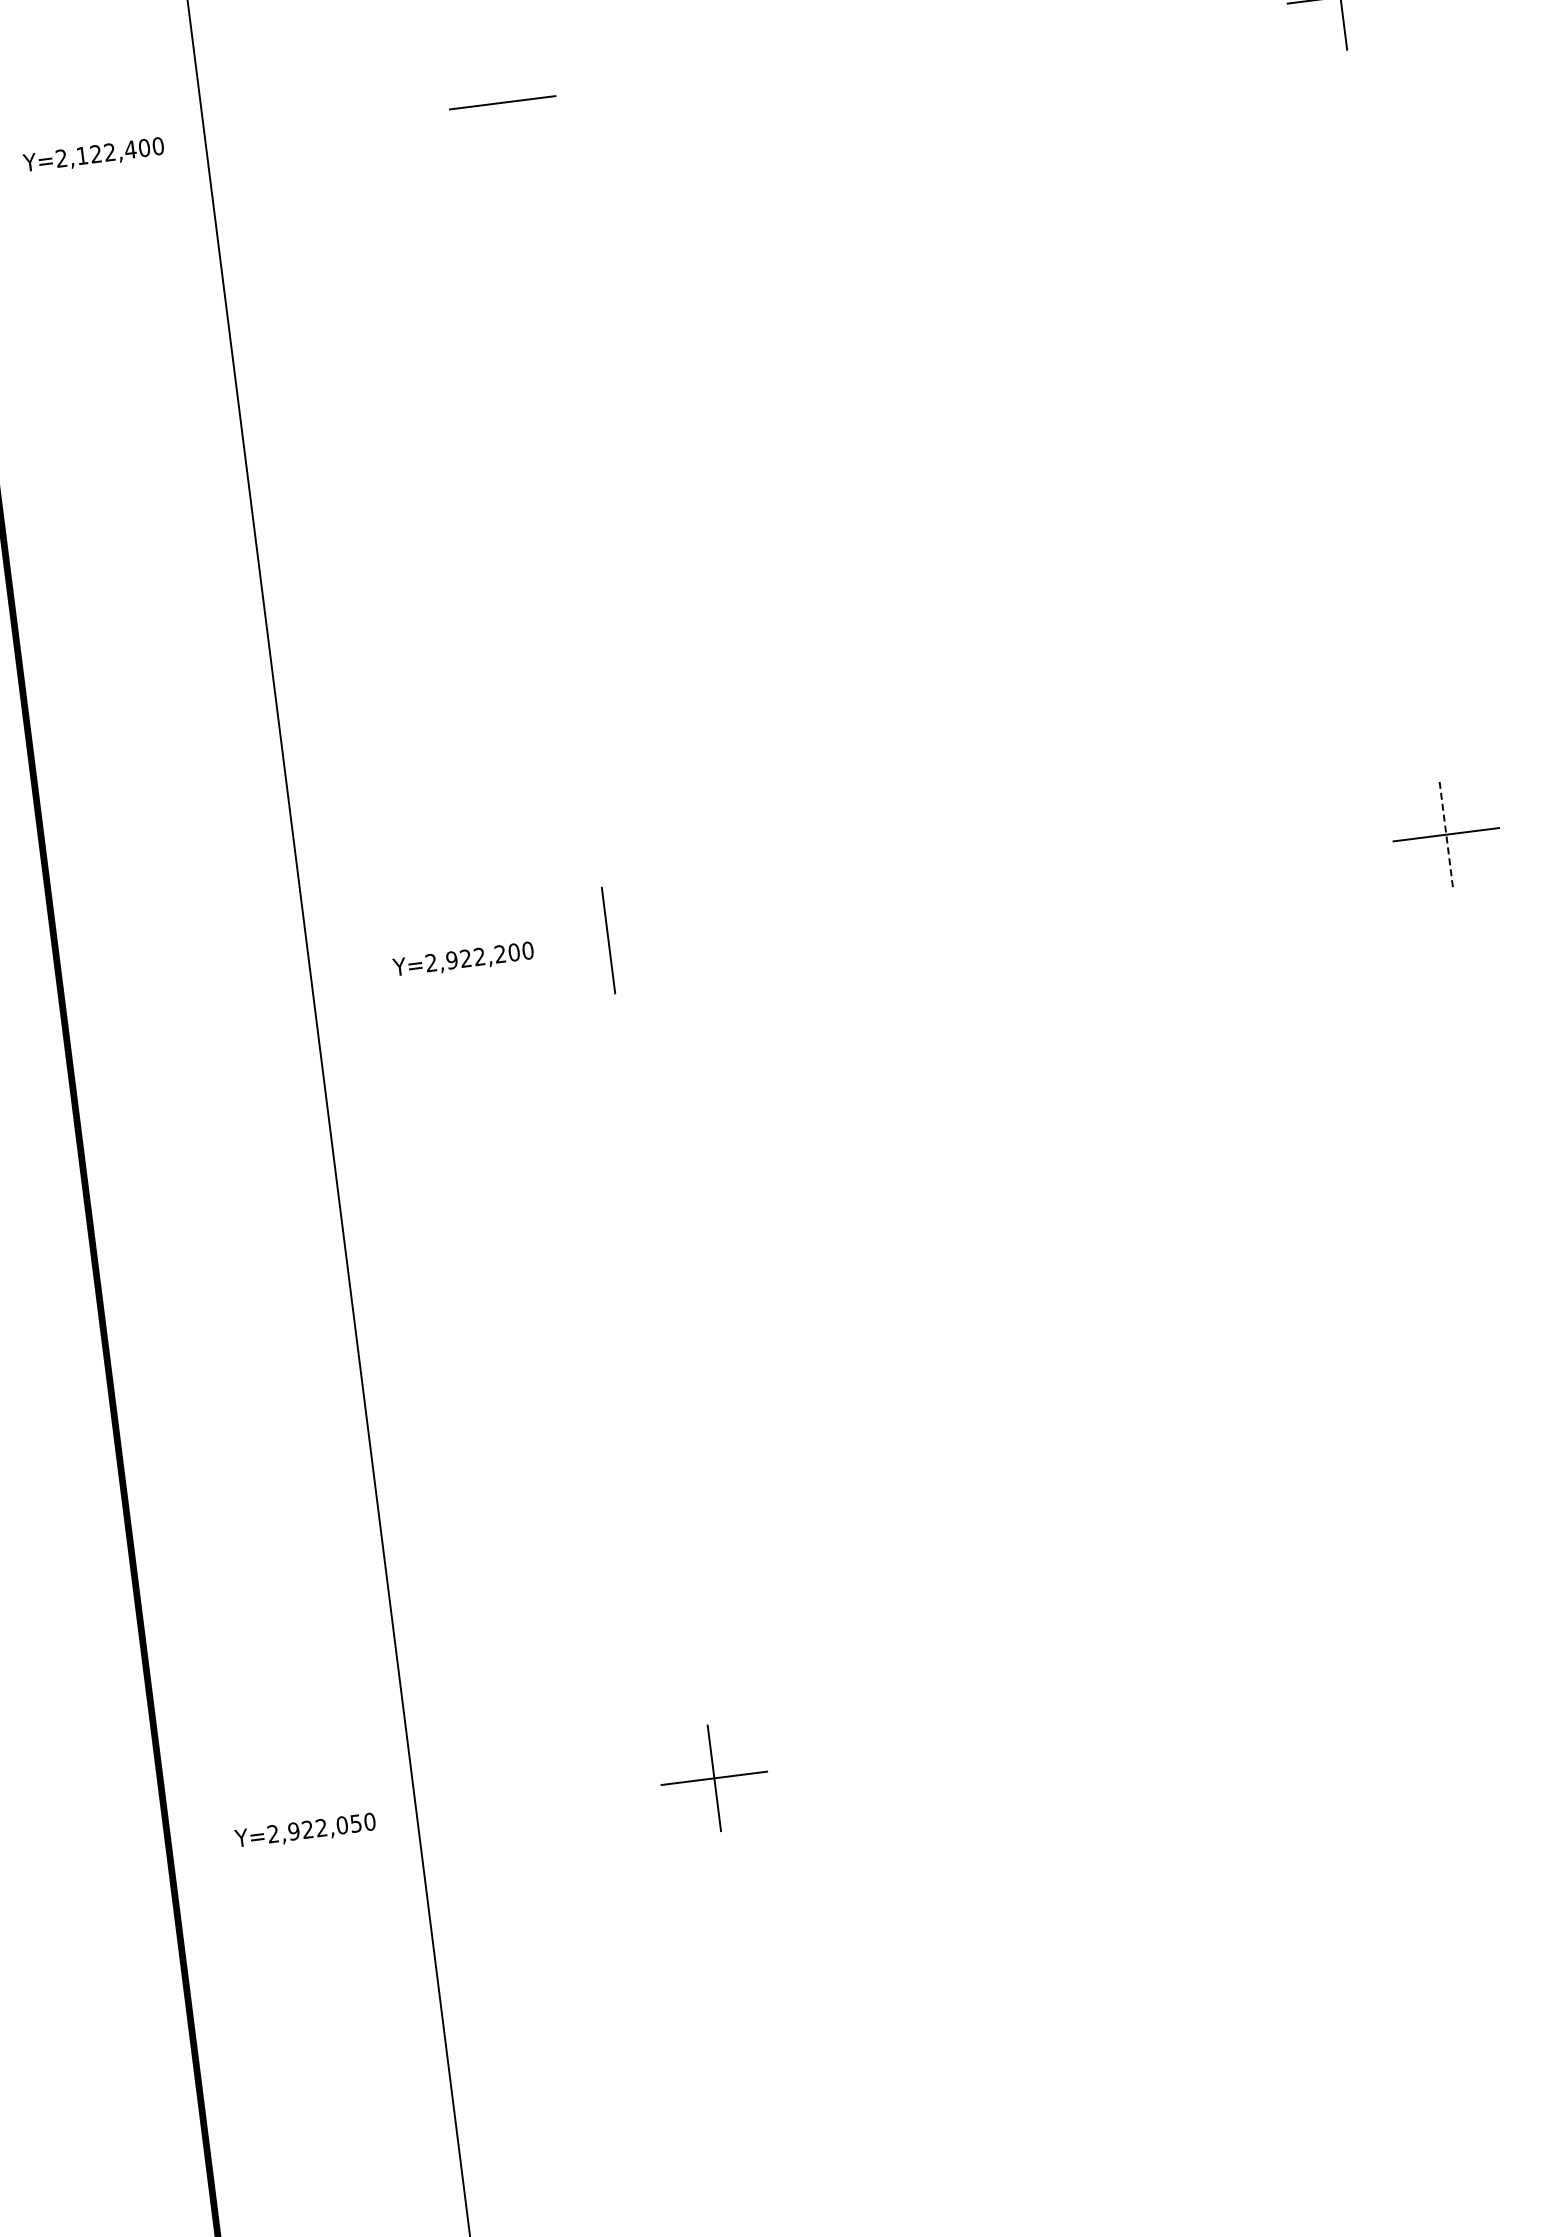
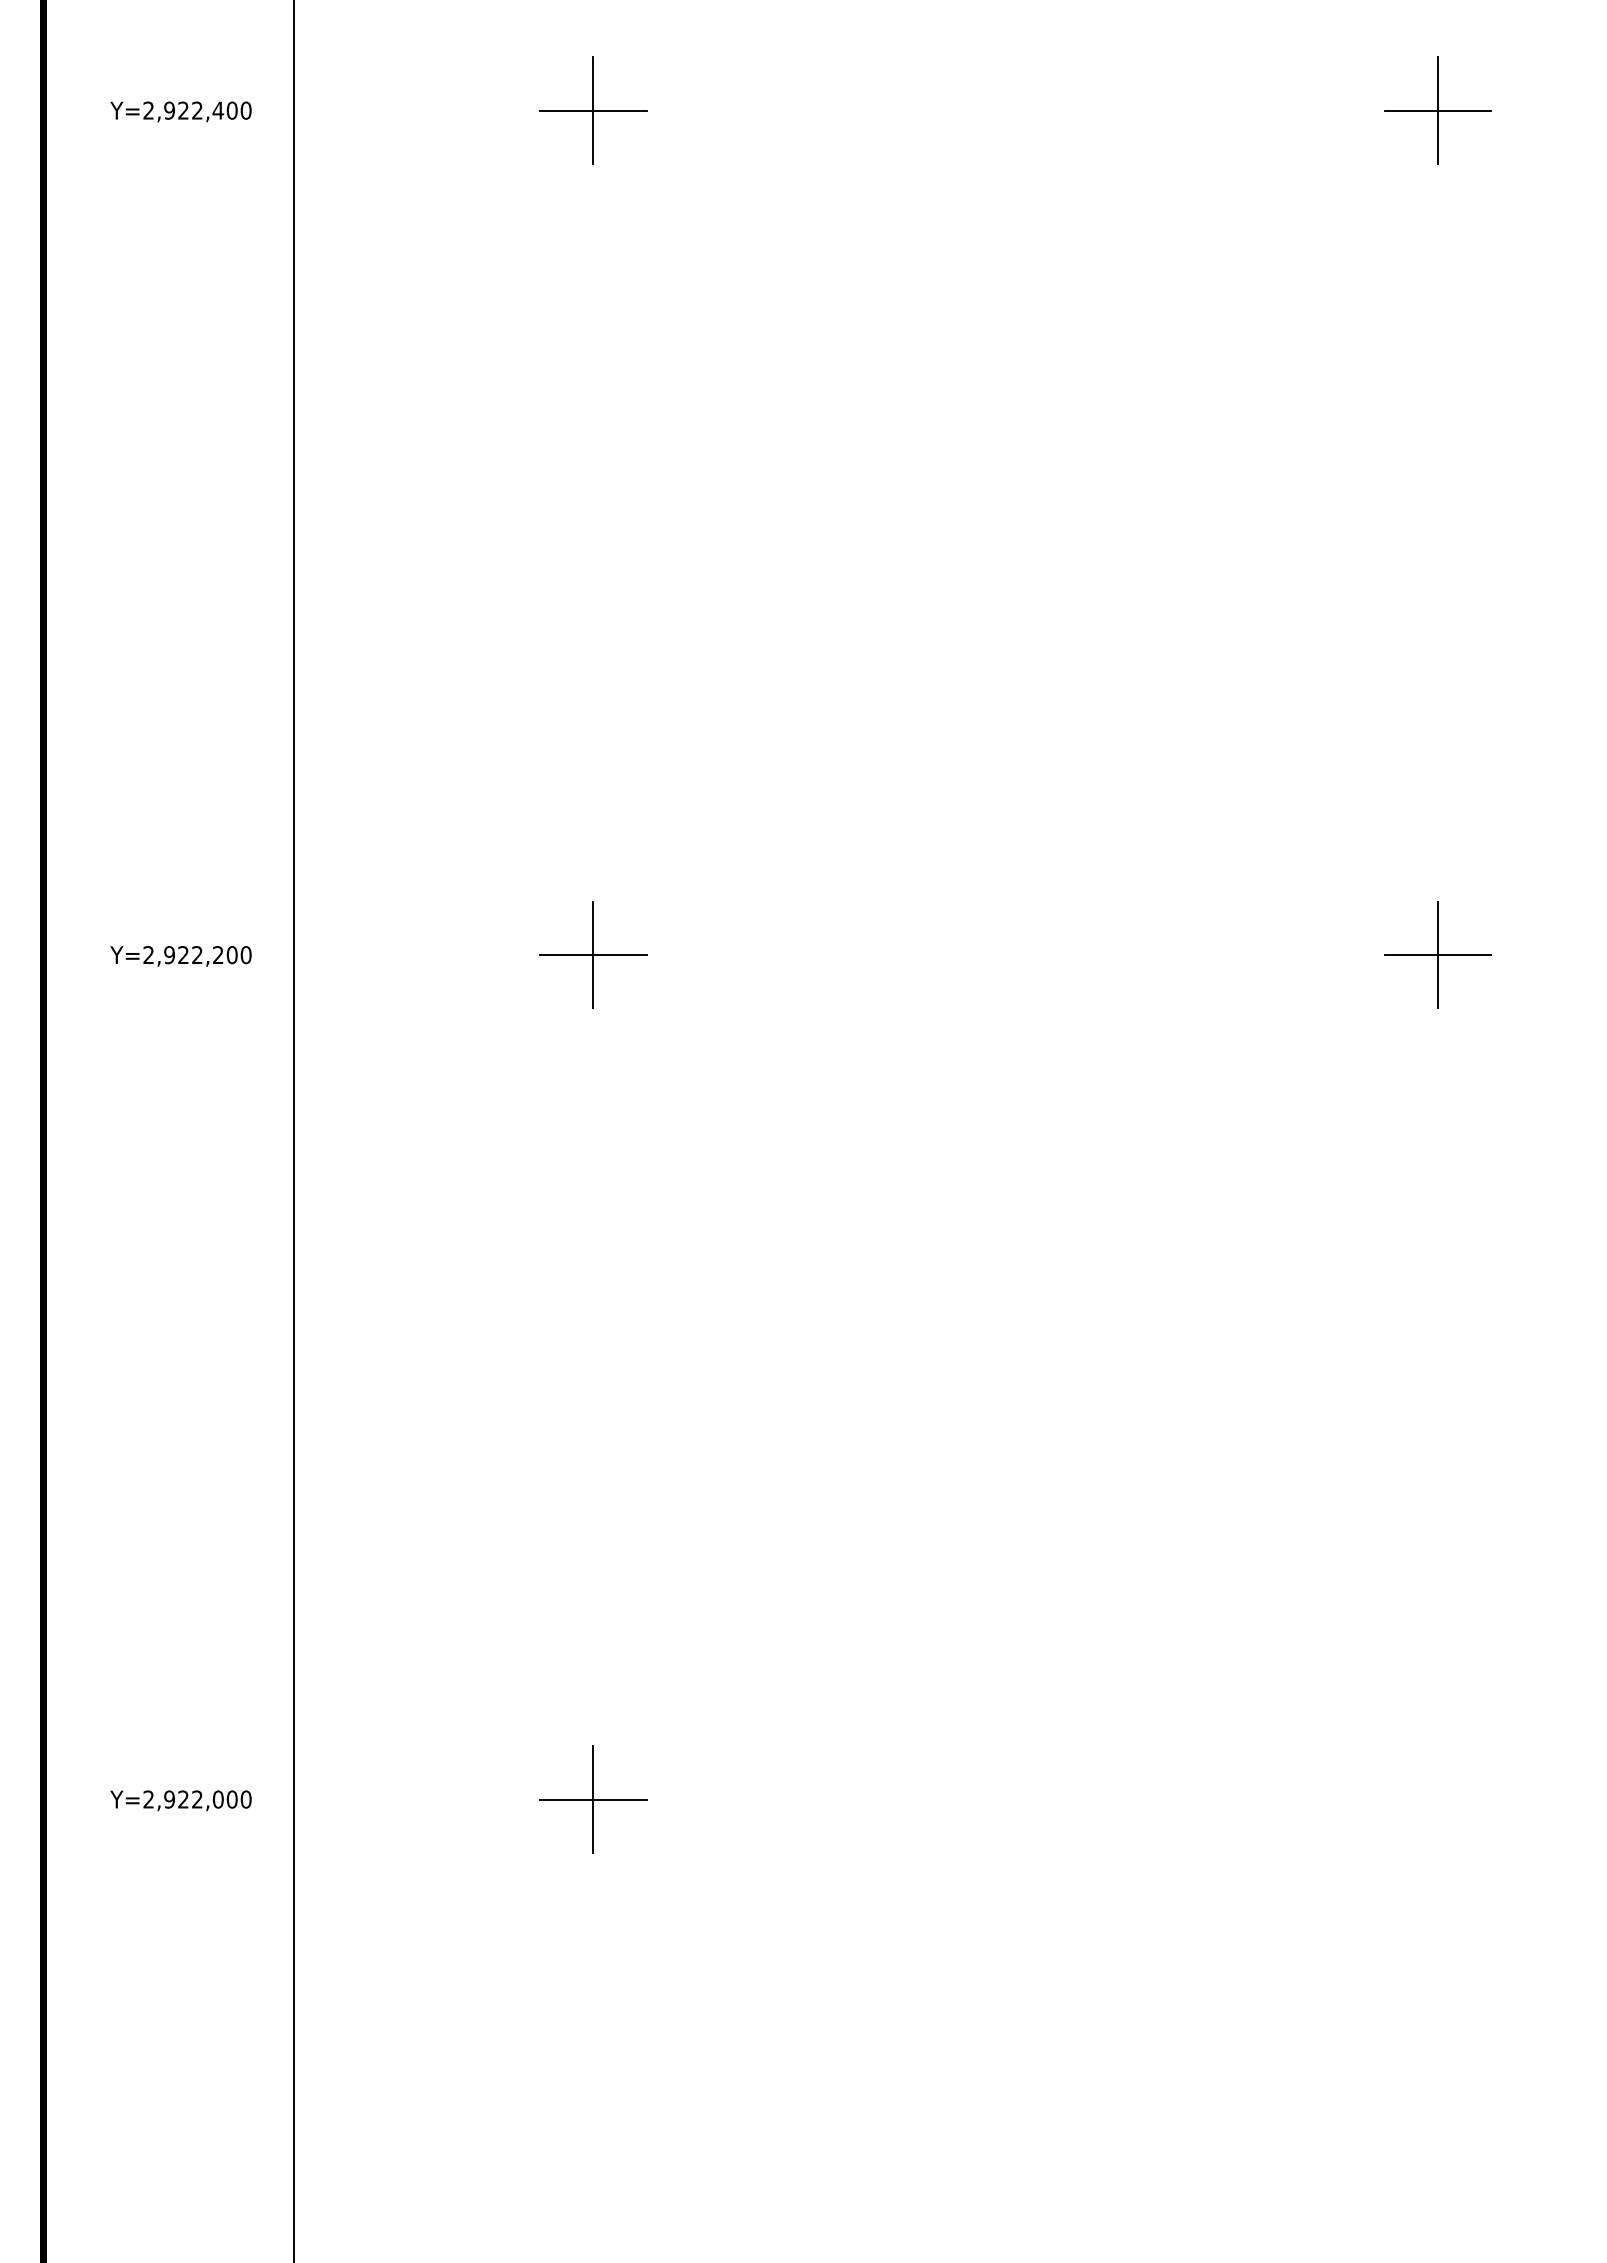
line: (502, 102) -> (593, 110), added
text: (82, 155) -> (169, 110), Y=2,122,400 -> Y=2,922,400
line: (1446, 835) -> (1437, 955), dashed -> solid
line: (608, 940) -> (593, 955), added
text: (463, 960) -> (180, 956), moved
text: (355, 1823) -> (231, 1799), Y=2,922,050 -> Y=2,922,000

